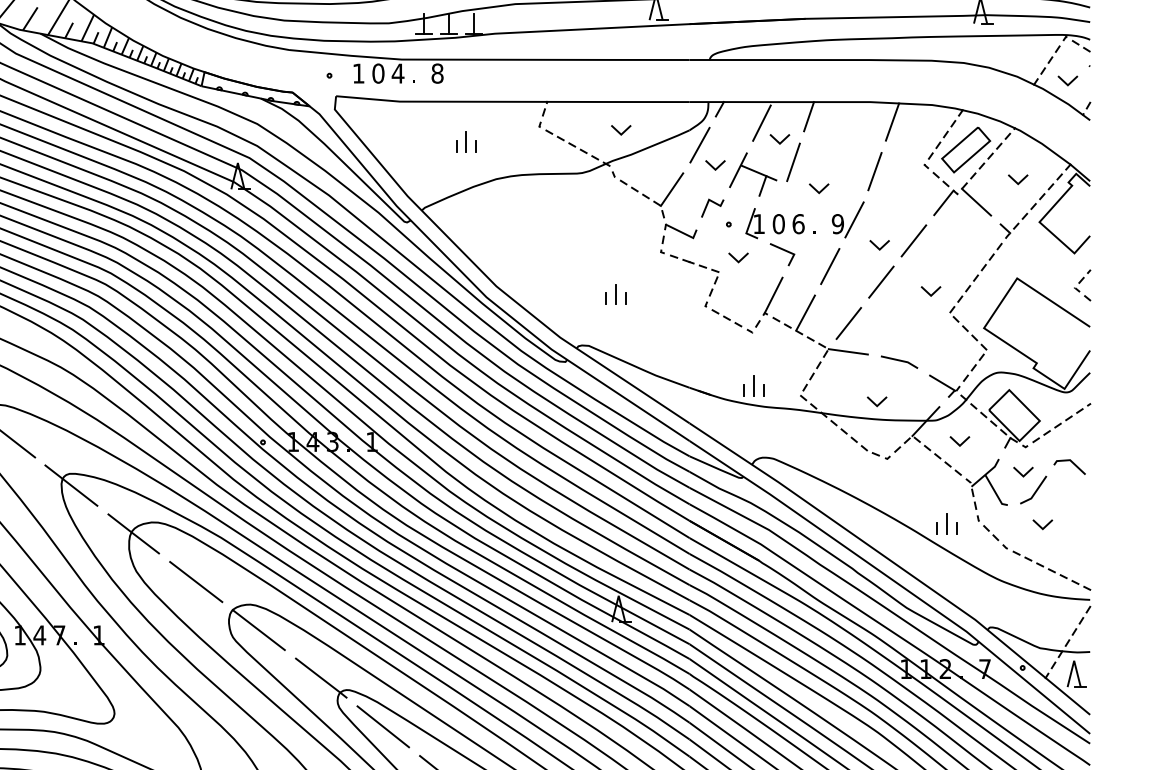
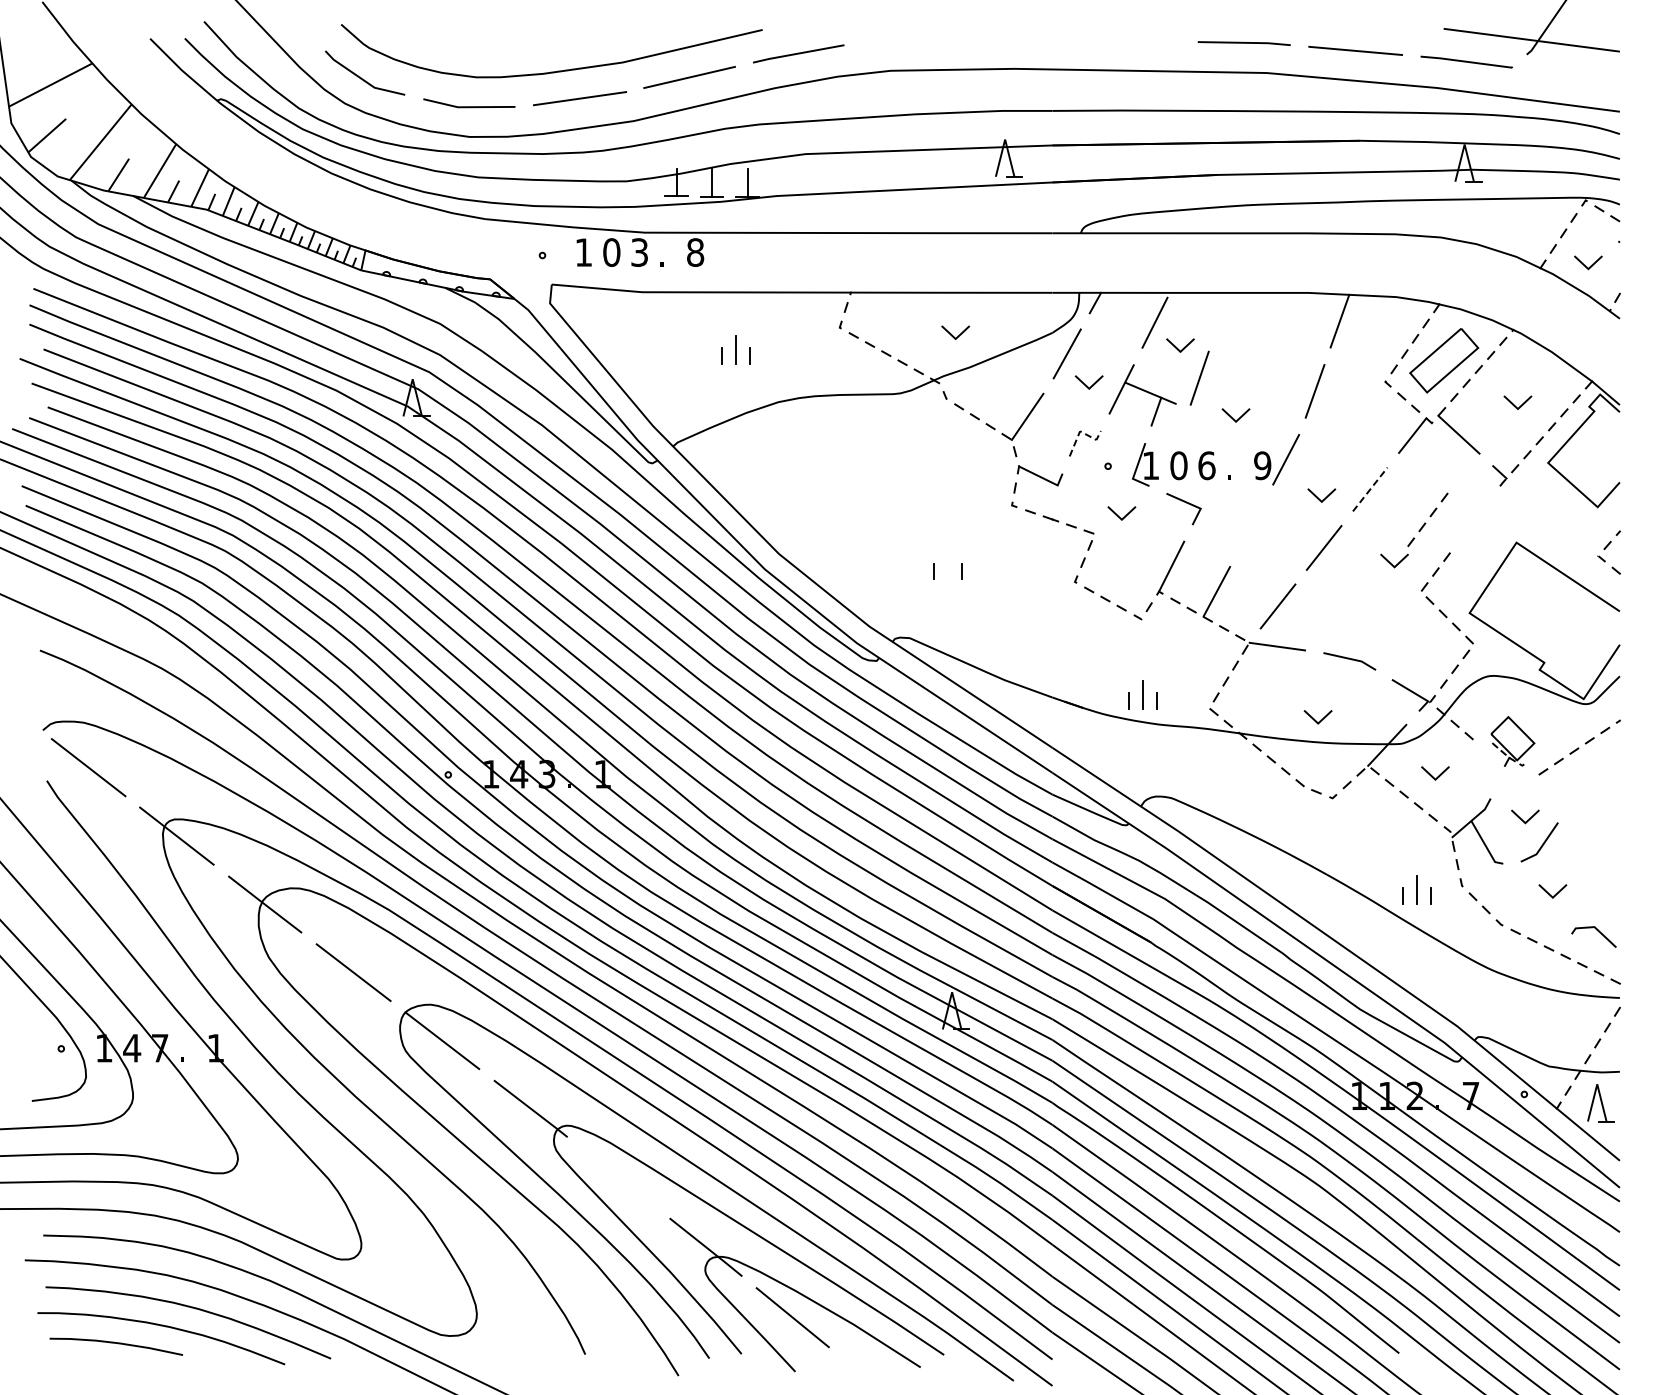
text: (398, 73) -> (639, 252), 4 -> 3
line: (808, 116) -> (1221, 313), removed
line: (709, 199) -> (1080, 431), solid -> dashed
line: (914, 240) -> (1370, 489), solid -> dashed
part: (987, 262) -> (1427, 519), moved
line: (830, 266) -> (1251, 525), removed
line: (615, 294) -> (947, 565), removed
part: (1014, 418) -> (1512, 741), size x0.6
line: (1072, 463) -> (1597, 931), moved
line: (383, 726) -> (618, 1177), removed

